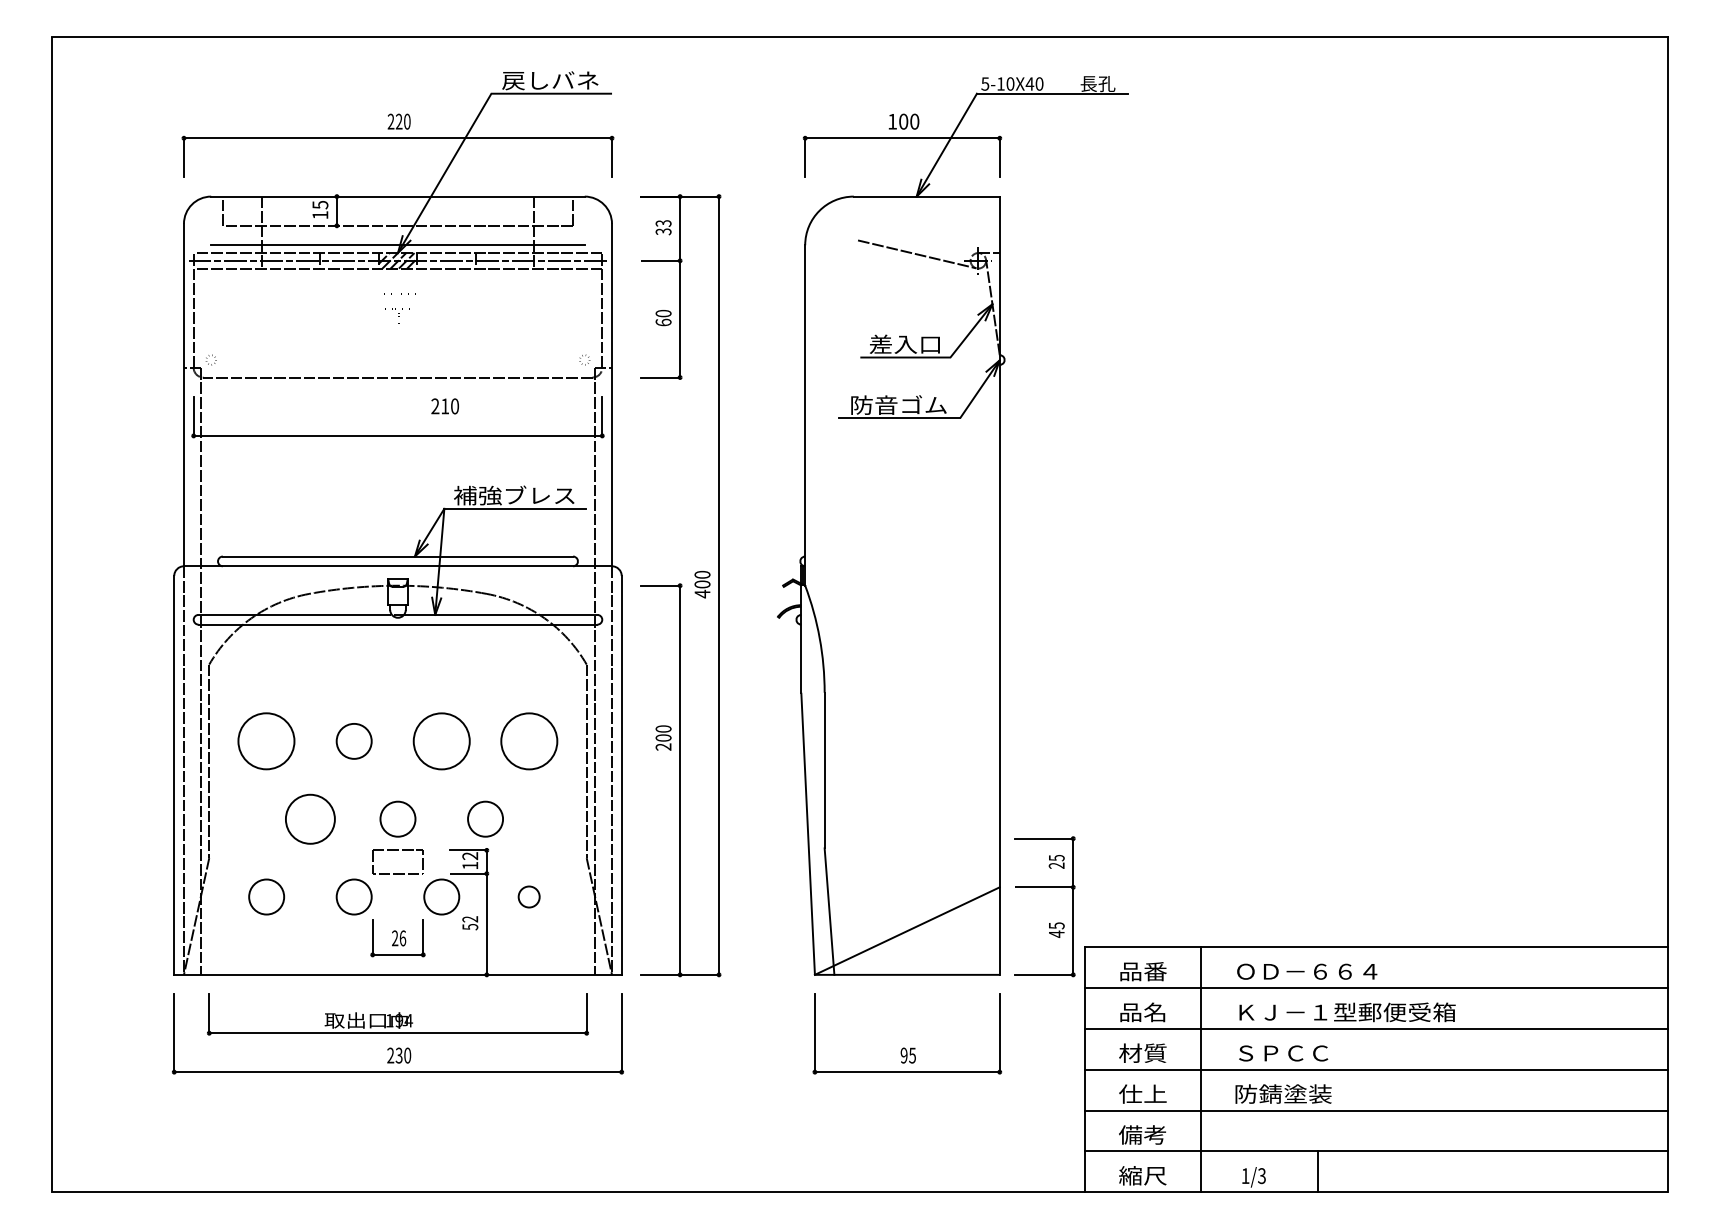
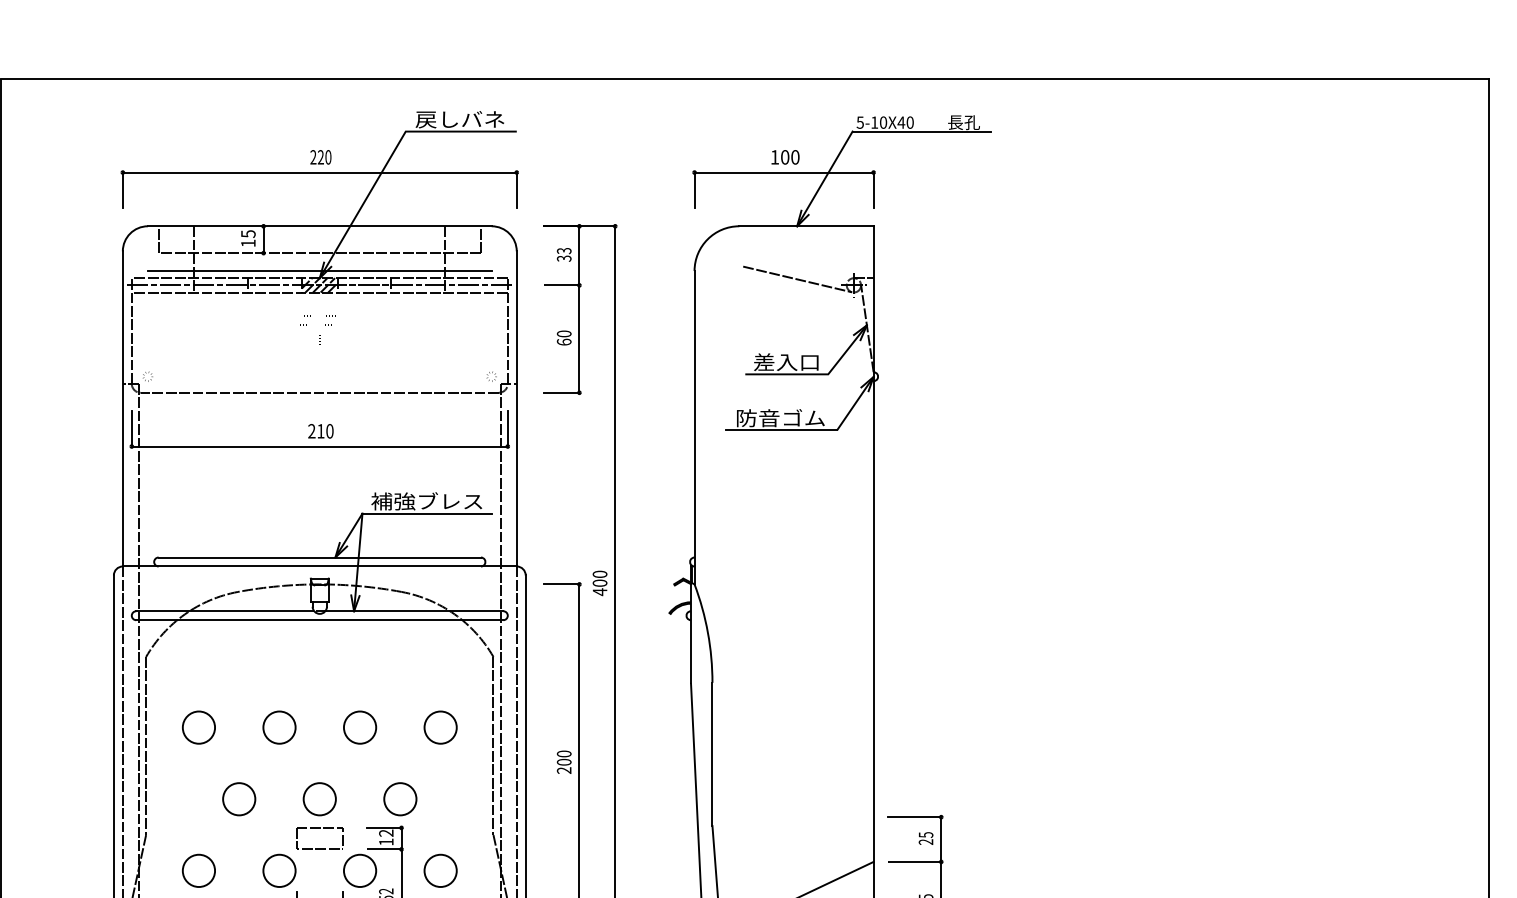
part: (400, 315) -> (322, 335), size x1.67
text: (444, 406) -> (320, 431), moved
text: (663, 737) -> (564, 761), moved
circle: (441, 740) -> (359, 726), size x0.62
circle: (528, 740) -> (439, 726), size x0.62
circle: (266, 741) -> (198, 727), size x0.62
circle: (310, 818) -> (239, 798), size x0.71
circle: (528, 896) -> (439, 870), size x1.67

